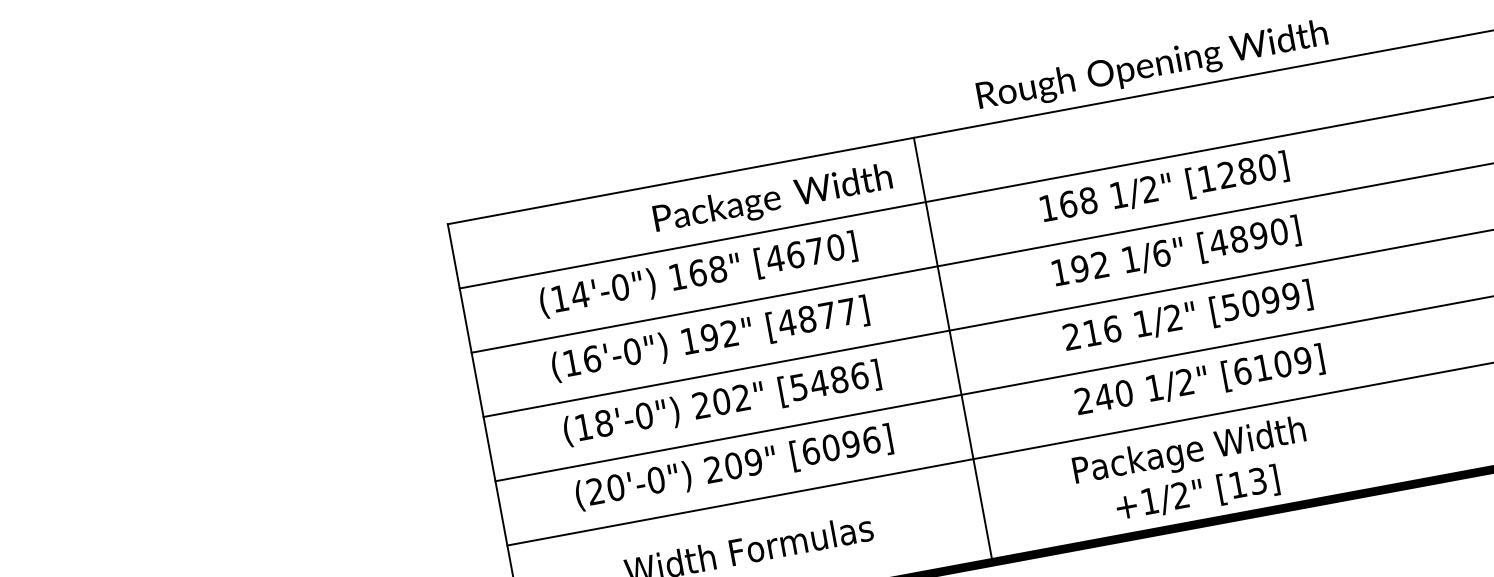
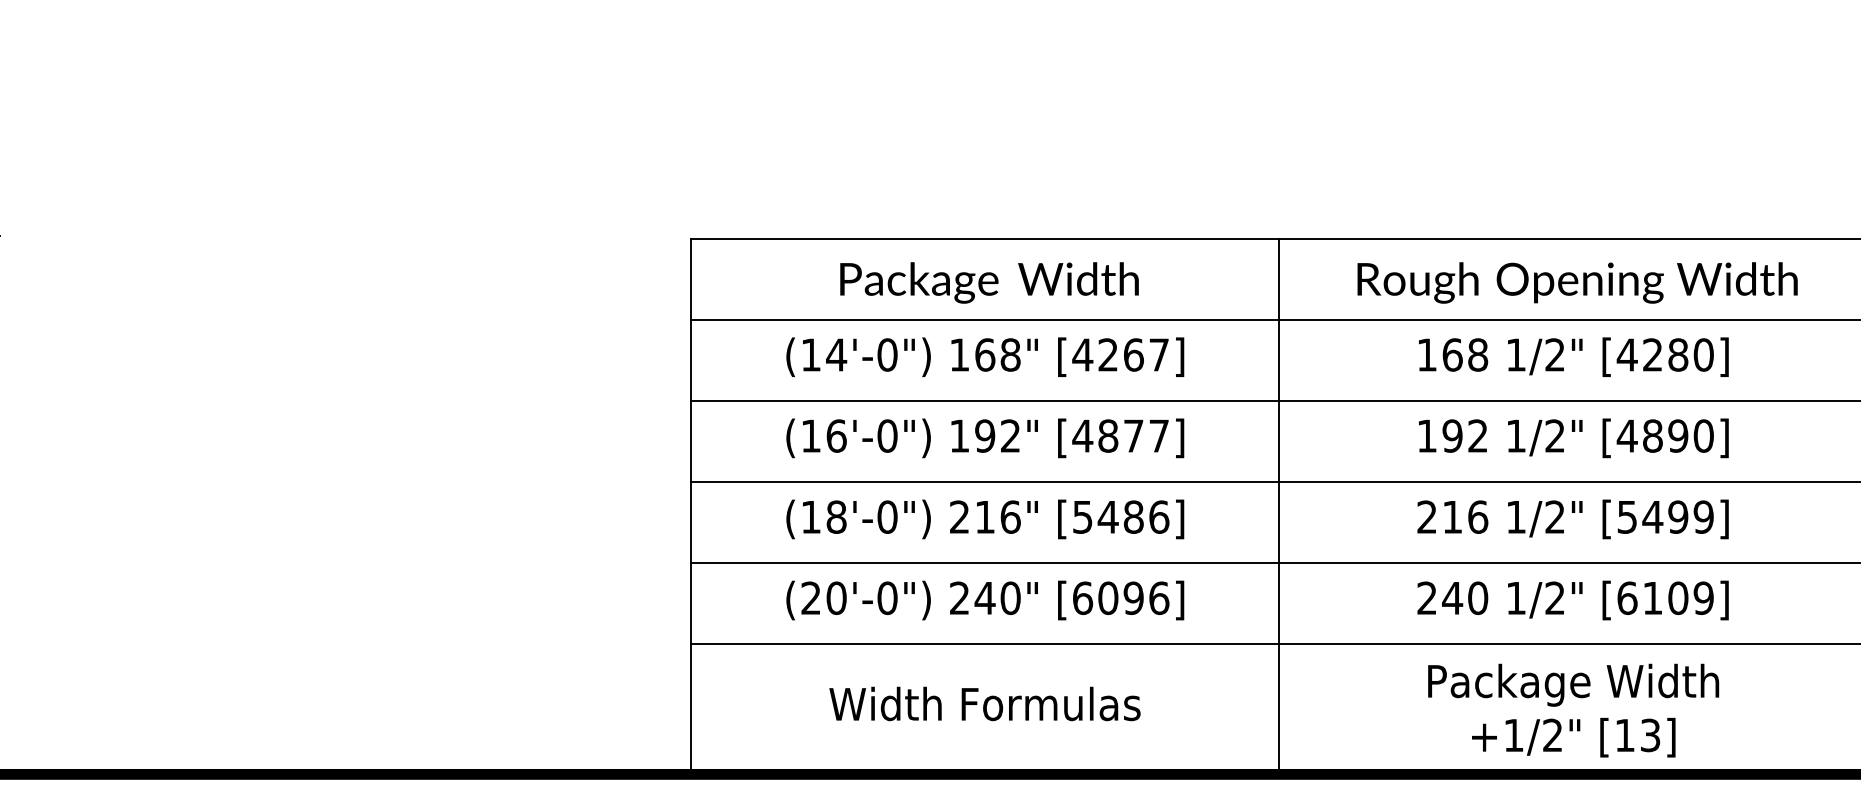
text: (1152, 66) -> (1577, 282), moved
text: (1206, 178) -> (1626, 354), [1280] -> [4280]
text: (773, 199) -> (989, 282), moved
text: (815, 250) -> (1133, 354), [4670] -> [4267]
text: (1161, 253) -> (1555, 435), 1/6" -> 1/2"
text: (1250, 303) -> (1652, 516), [5099] -> [5499]
text: (731, 399) -> (997, 516), 202" -> 216"
text: (743, 464) -> (997, 598), 209" -> 240"
text: (1193, 472) -> (1573, 710), moved

